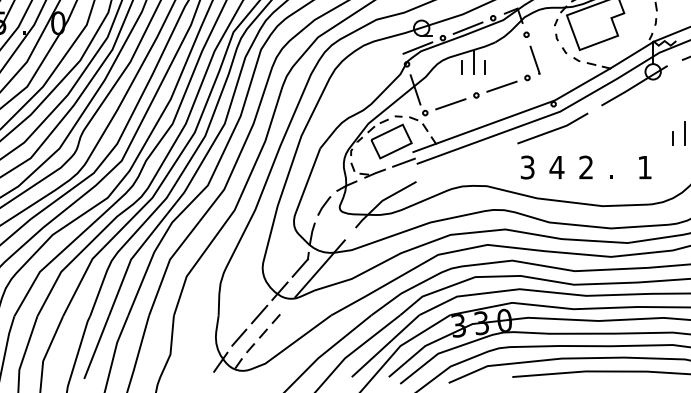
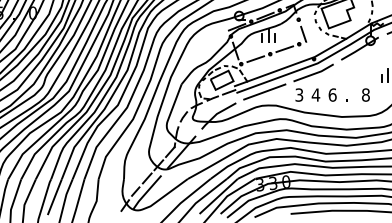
line: (466, 161) -> (264, 91), added
text: (586, 166) -> (332, 94), 2 -> 6
text: (644, 166) -> (365, 94), 1 -> 8
line: (258, 339) -> (146, 192), dashed -> solid

